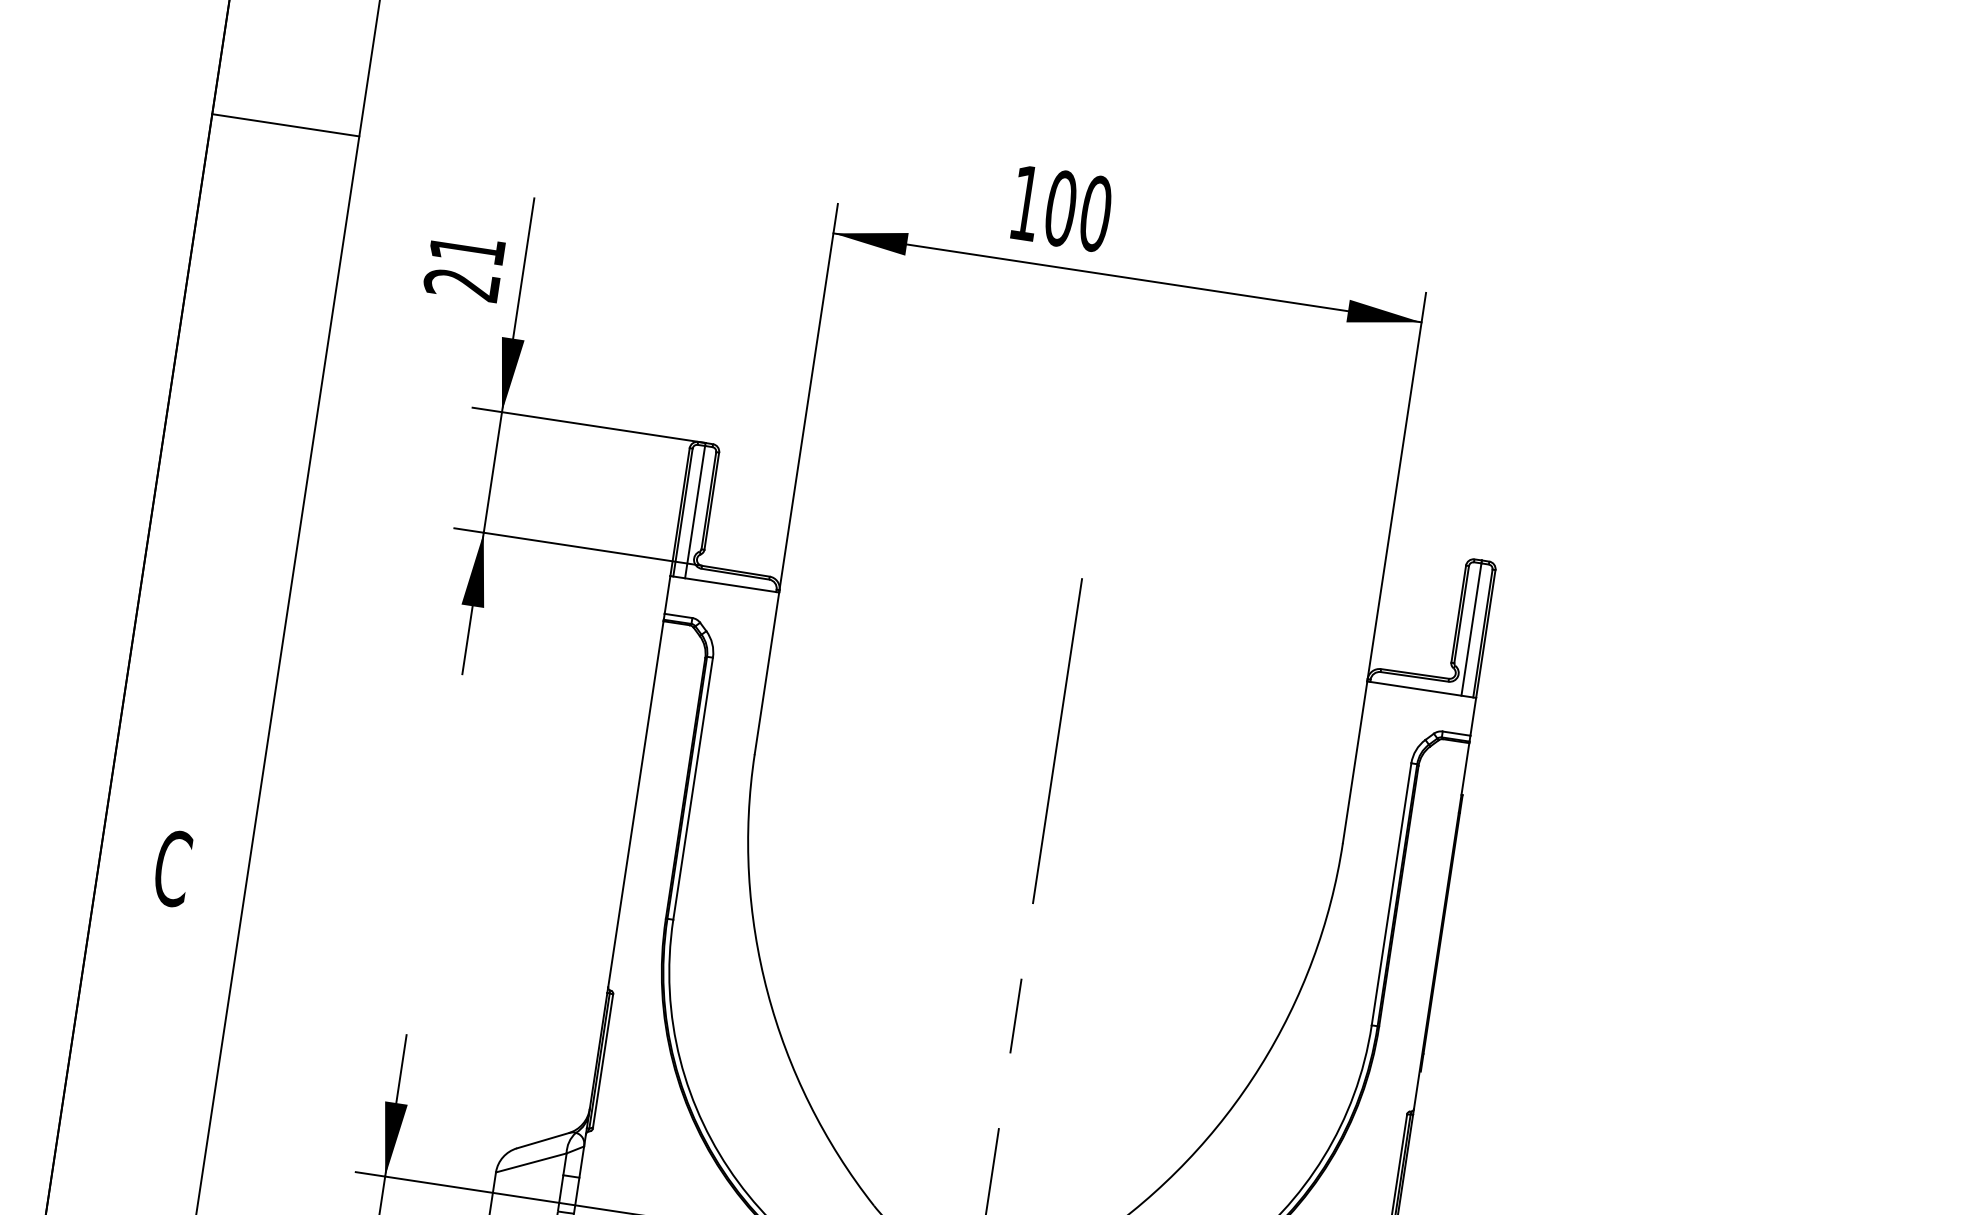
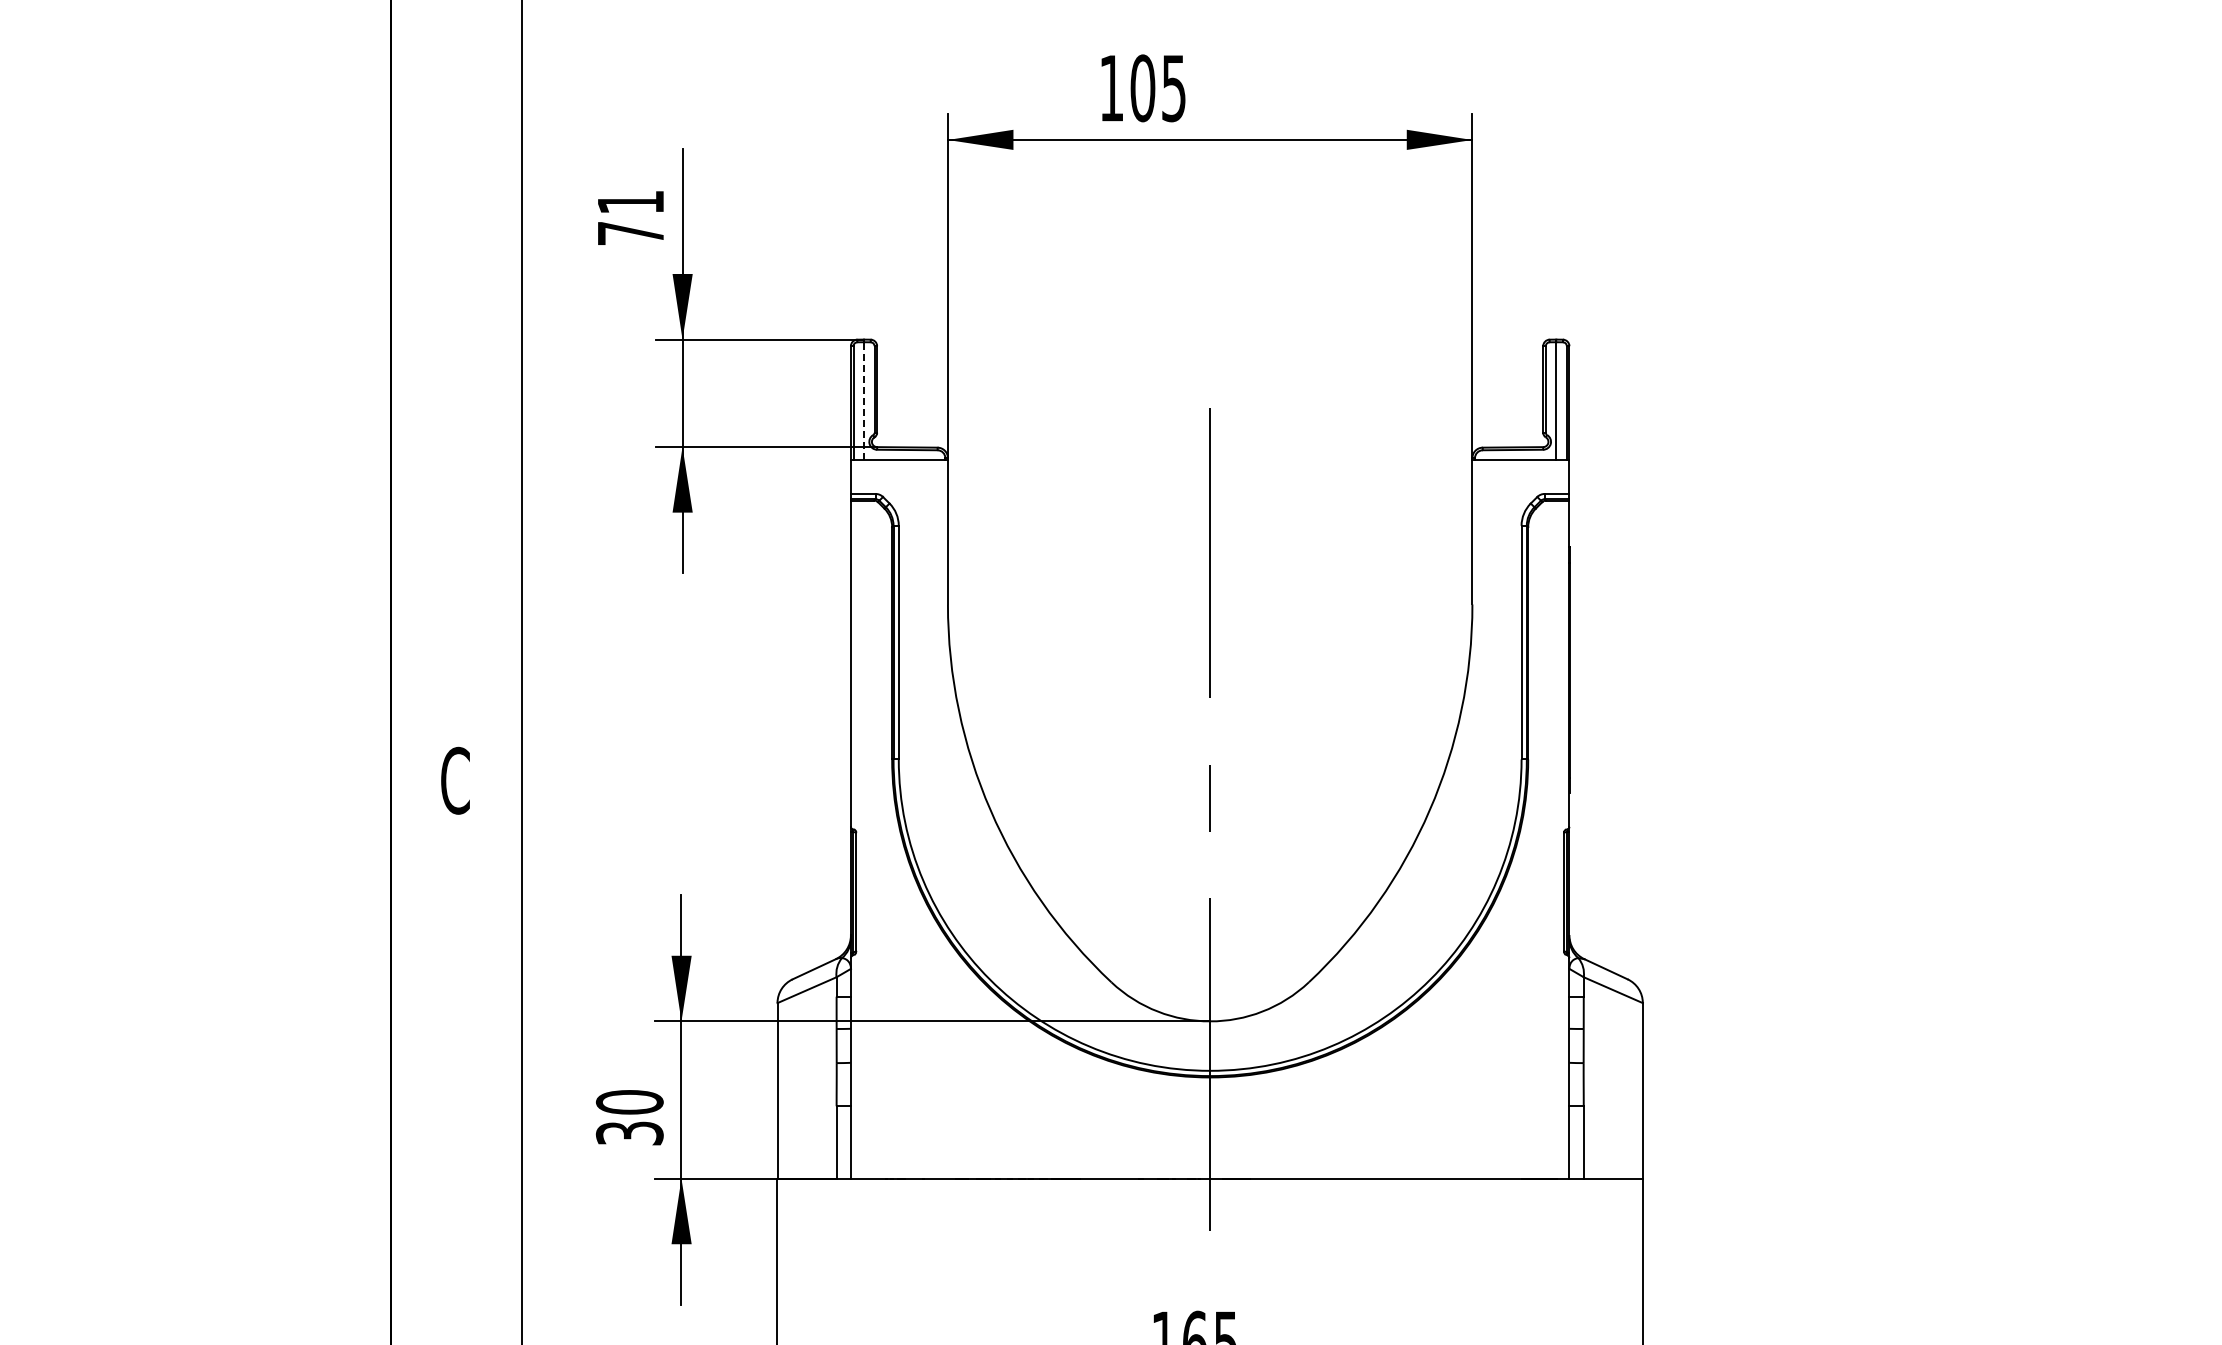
line: (285, 124) -> (455, 117), removed
text: (1095, 213) -> (1173, 88), 100 -> 105
text: (461, 284) -> (630, 233), 21 -> 71
line: (695, 511) -> (864, 400), solid -> dashed

